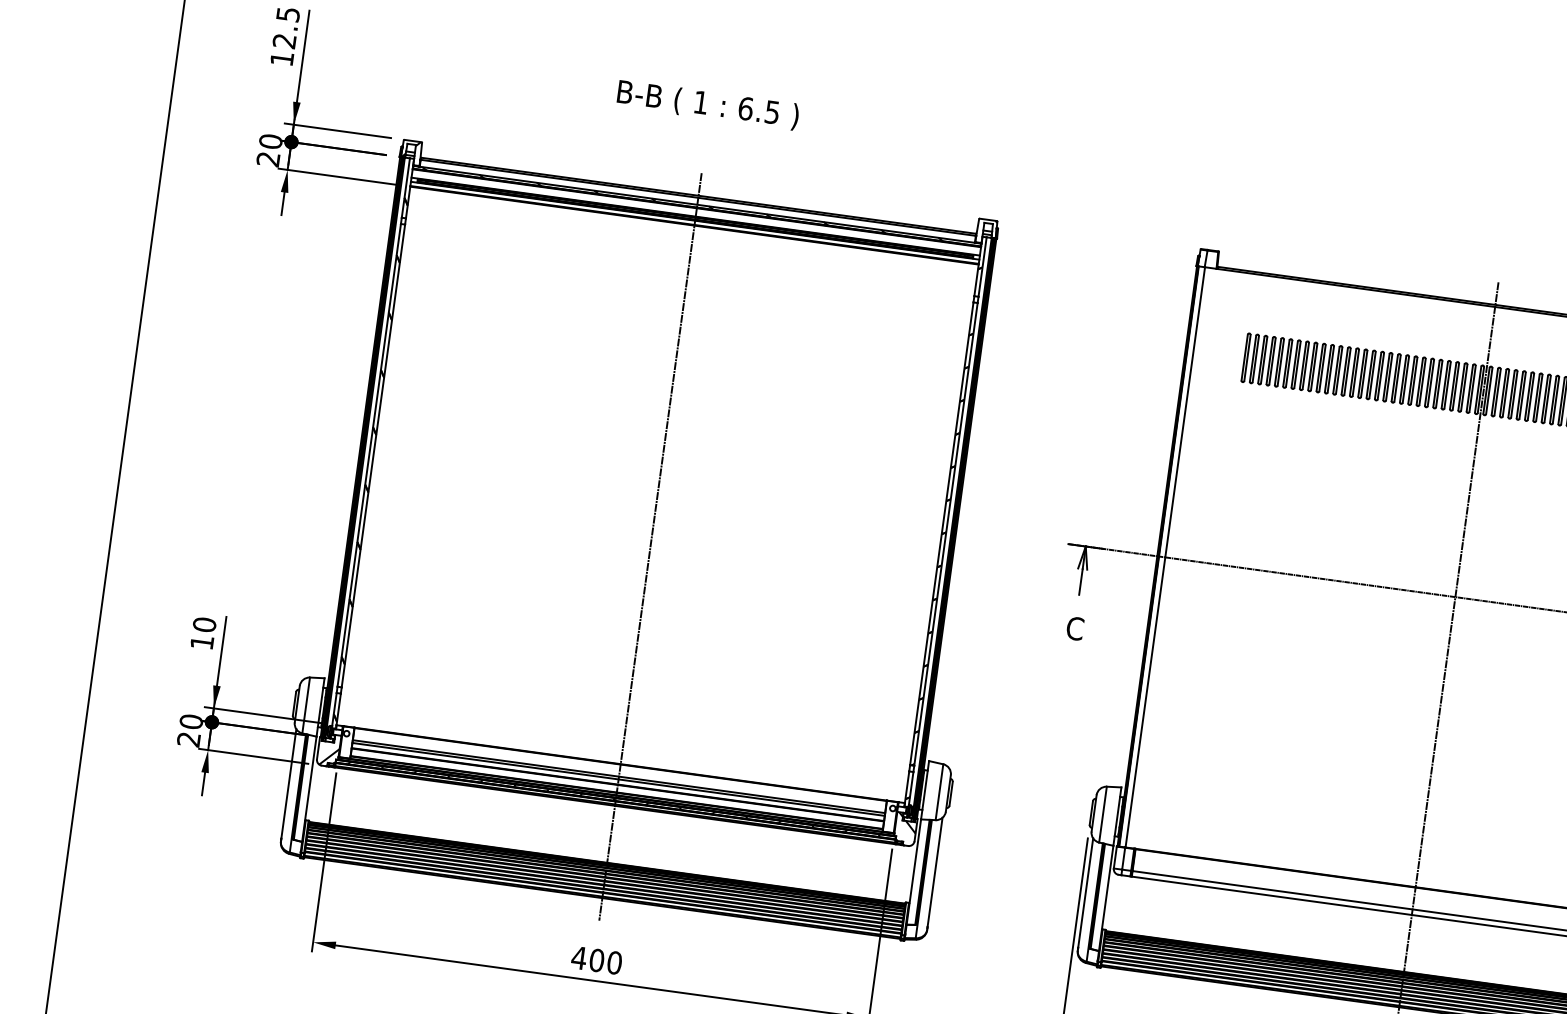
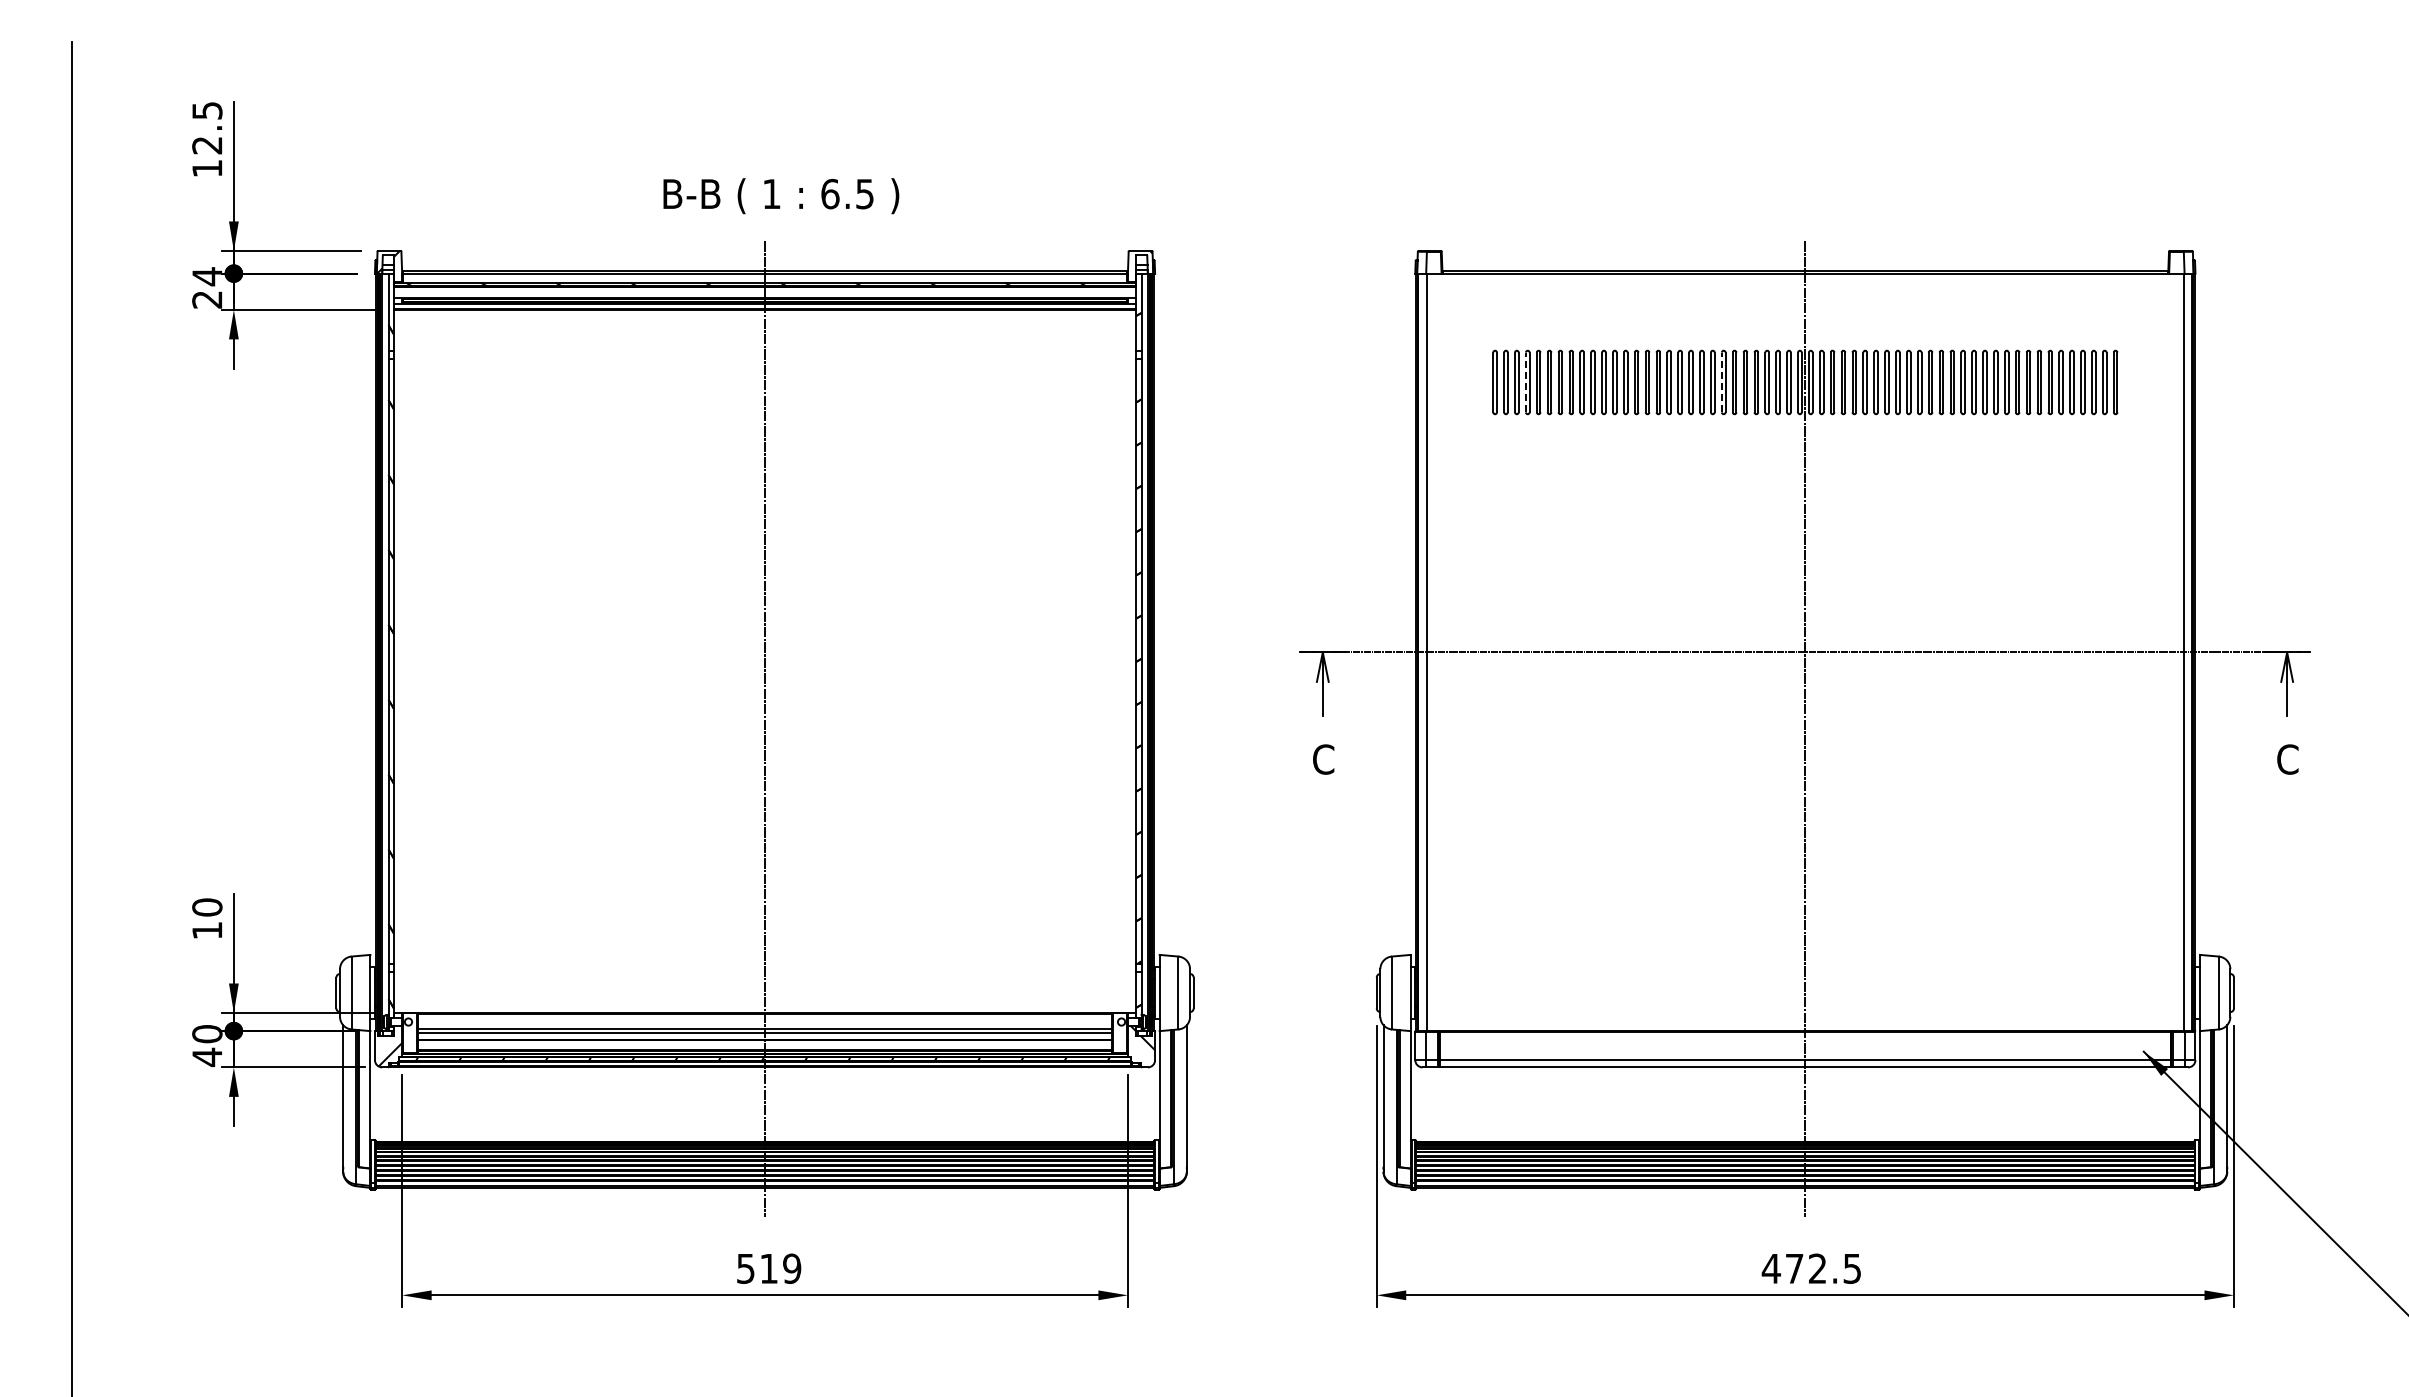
text: (708, 105) -> (781, 196), moved
text: (270, 141) -> (207, 276), 20 -> 24
line: (1269, 361) -> (1525, 382), solid -> dashed
line: (1419, 381) -> (1721, 382), solid -> dashed
text: (189, 738) -> (207, 1056), 20 -> 40
text: (596, 960) -> (768, 1268), 400 -> 519

